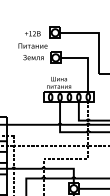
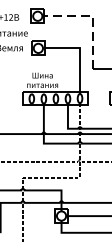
line: (98, 32) -> (93, 15), solid -> dashed

